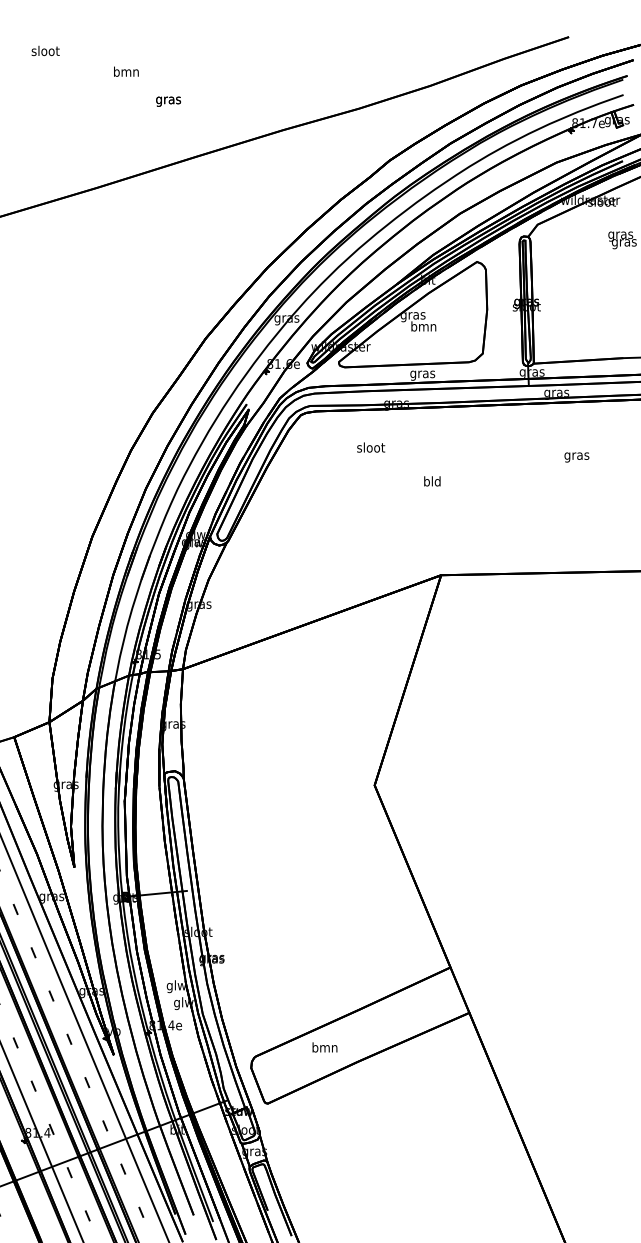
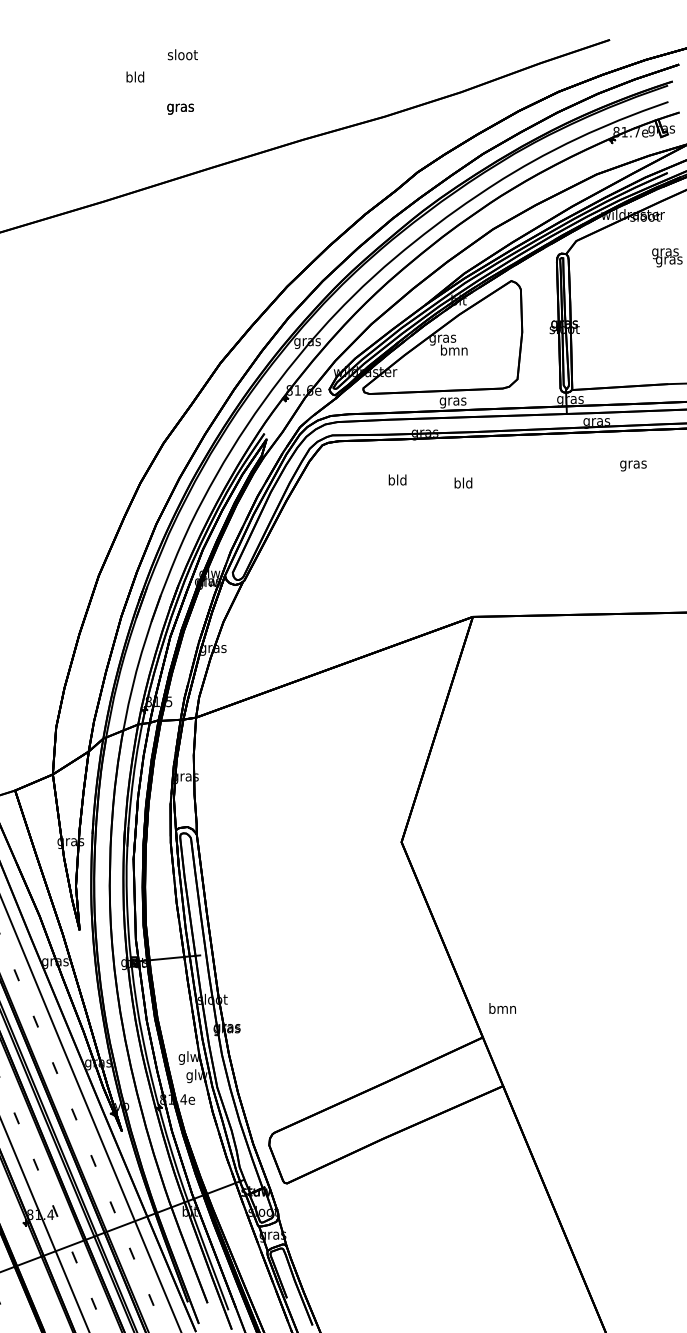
text: (45, 51) -> (182, 55), moved
text: (126, 71) -> (135, 76), bmn -> bld
text: (371, 447) -> (398, 479), sloot -> bld
text: (576, 457) -> (632, 465), moved
text: (432, 481) -> (463, 483), moved
text: (324, 1047) -> (502, 1008), moved

